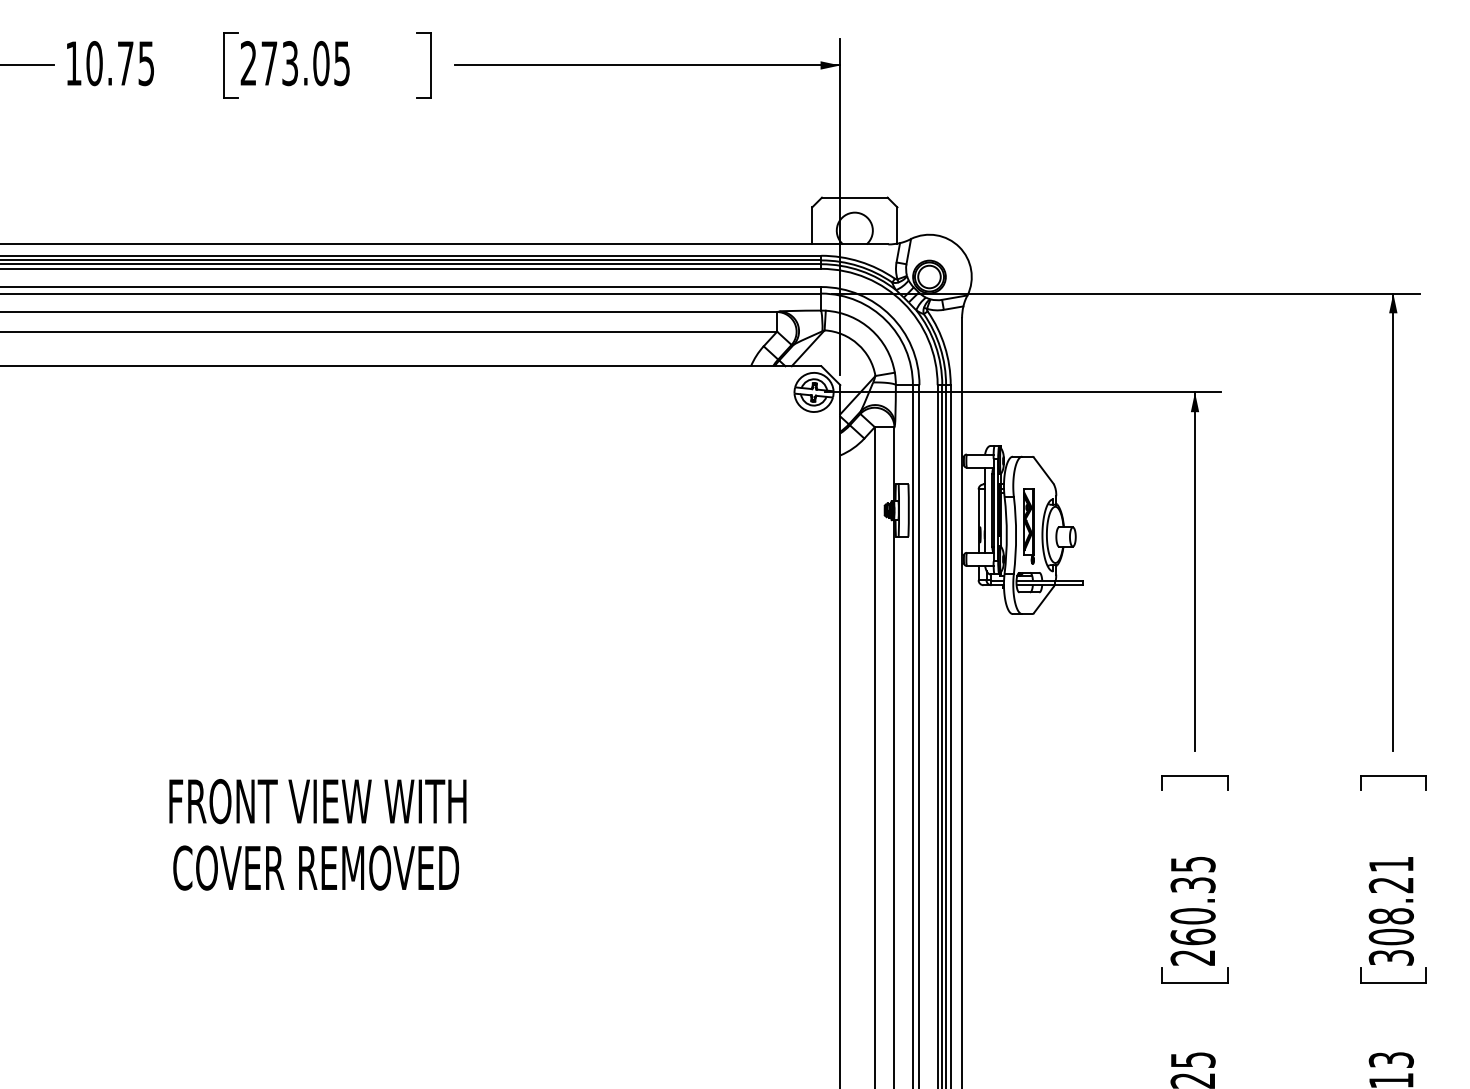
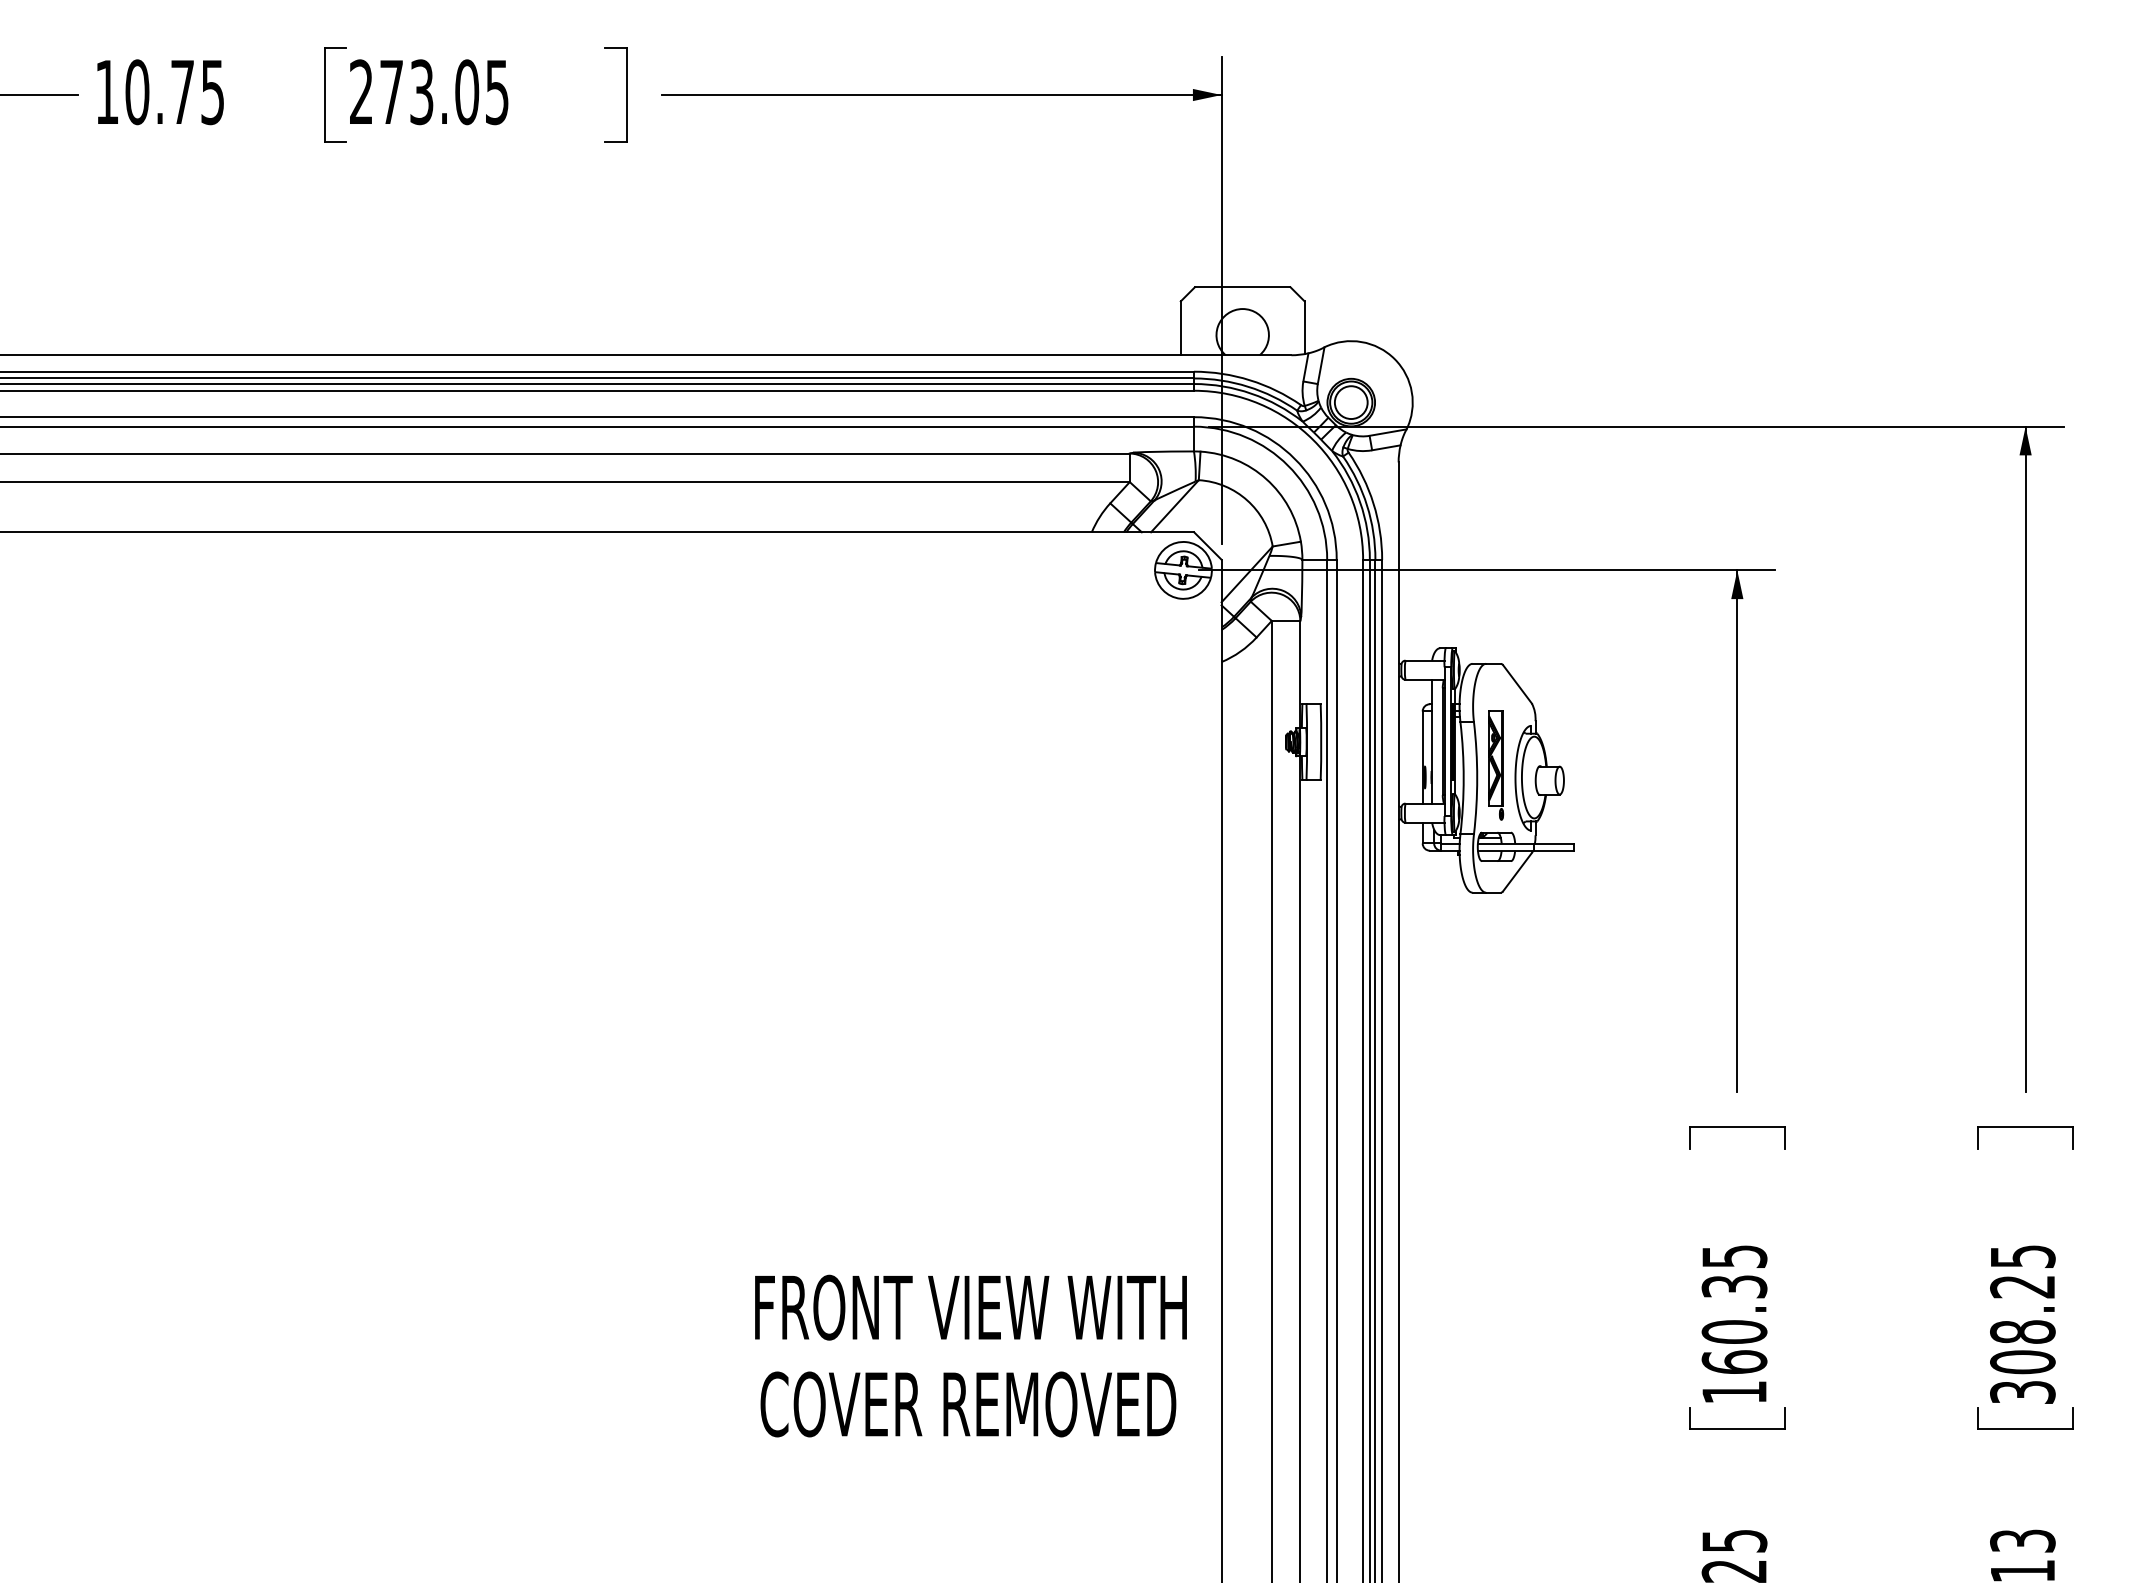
text: (317, 834) -> (970, 1355), moved
text: (1391, 864) -> (2022, 1256), 308.21 -> 308.25
text: (1192, 957) -> (1733, 1391), 260.35 -> 160.35

